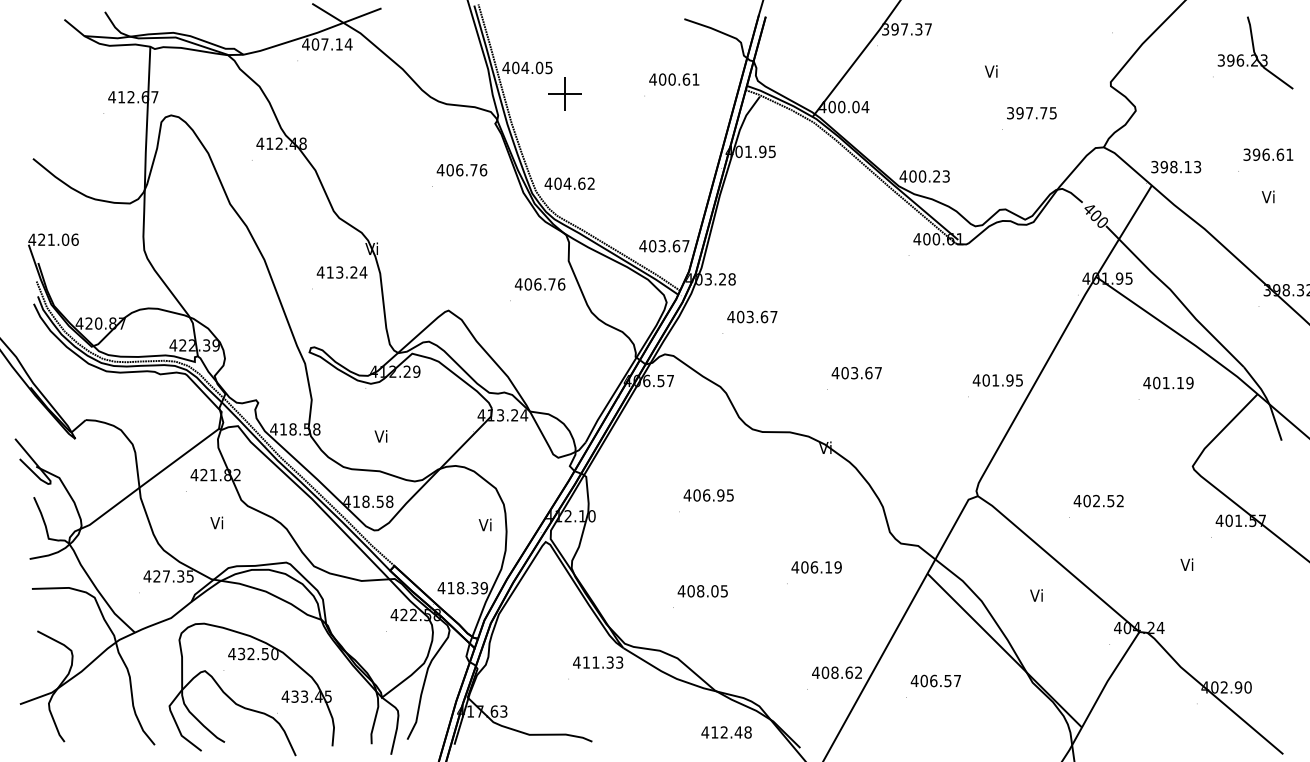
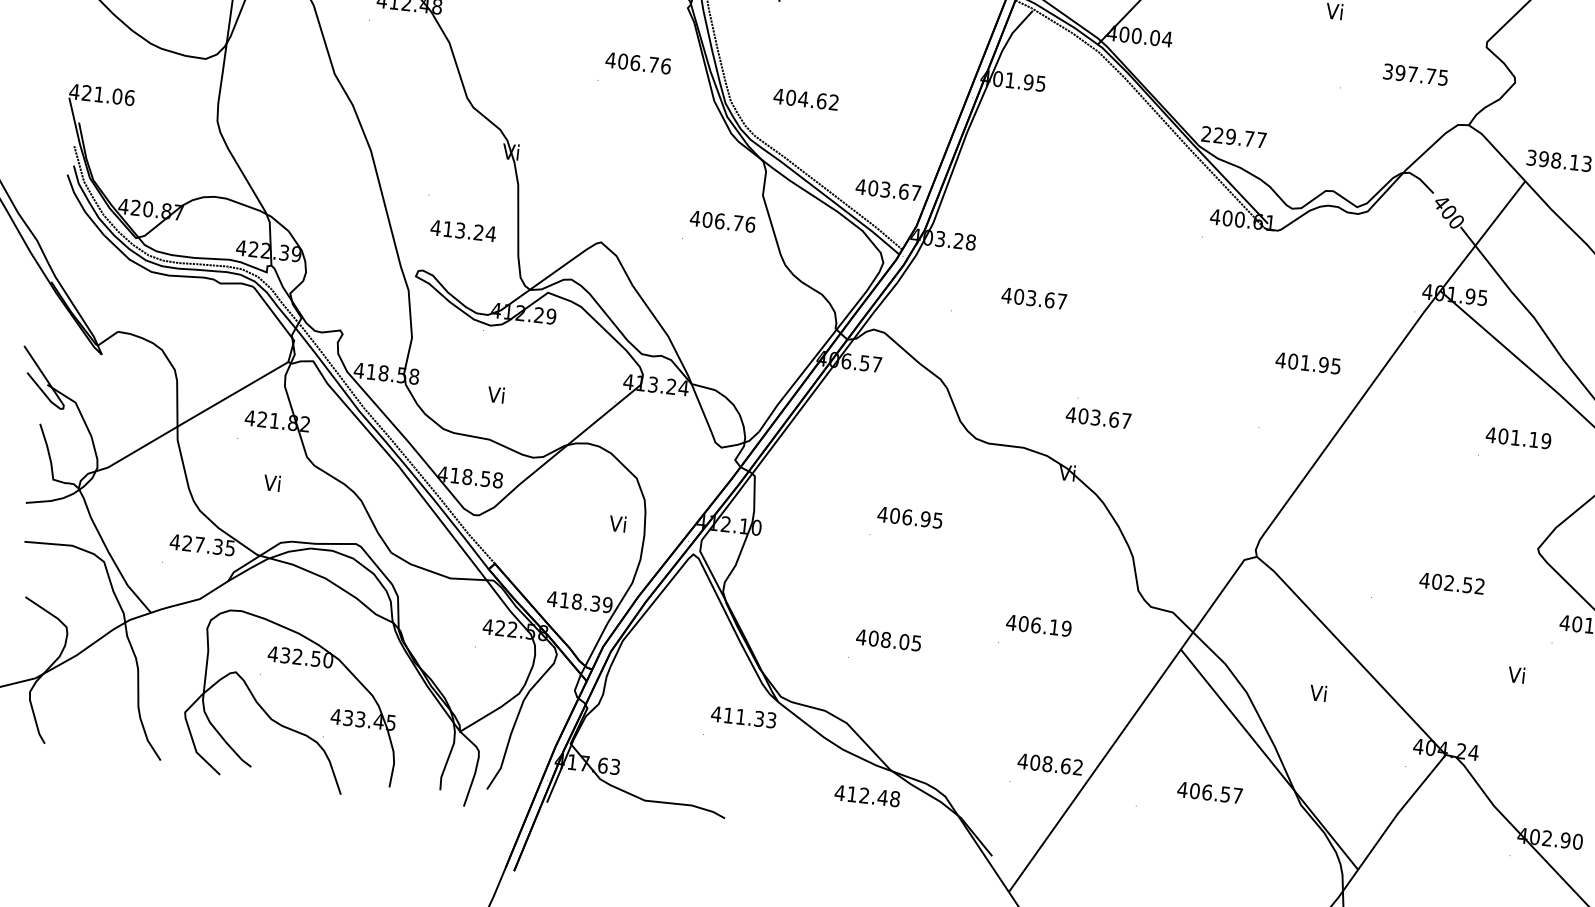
text: (1031, 113) -> (1415, 75), moved
text: (924, 176) -> (1233, 137), 400.23 -> 229.77
text: (569, 183) -> (805, 99), moved
text: (341, 272) -> (462, 230), moved
text: (752, 316) -> (1034, 297), moved
text: (856, 373) -> (1098, 418), moved
text: (997, 380) -> (1307, 363), moved
text: (1098, 500) -> (1451, 582), moved
text: (935, 680) -> (1209, 792), moved
text: (726, 732) -> (867, 796), moved

